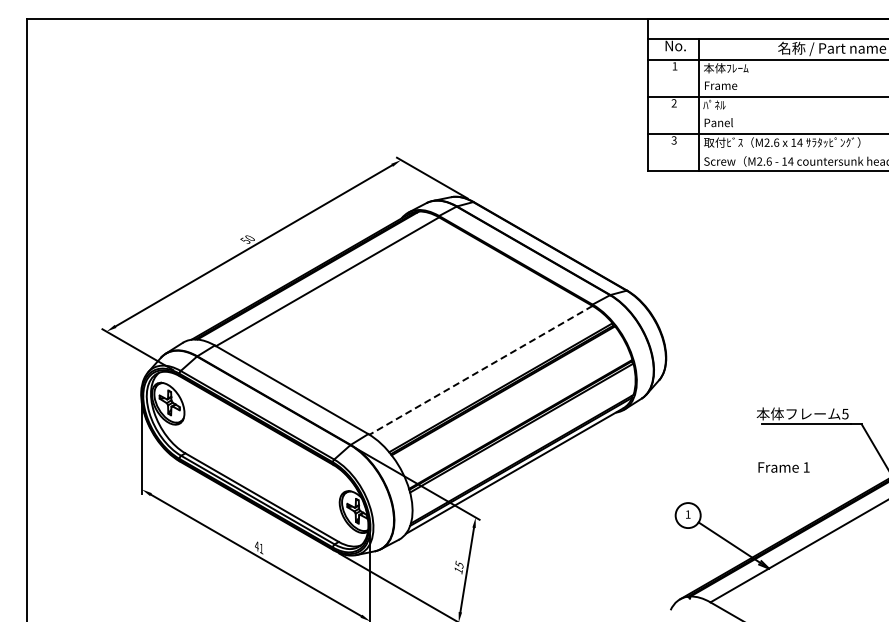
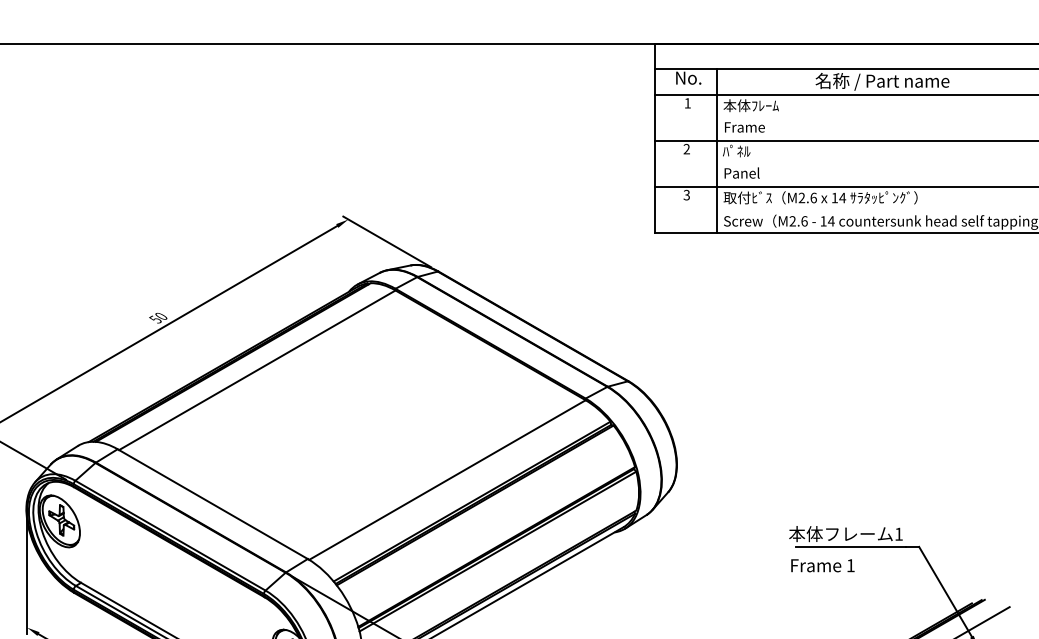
line: (481, 370) -> (448, 480), dashed -> solid
text: (845, 414) -> (899, 534), 5 -> 1
text: (783, 467) -> (822, 565), moved

